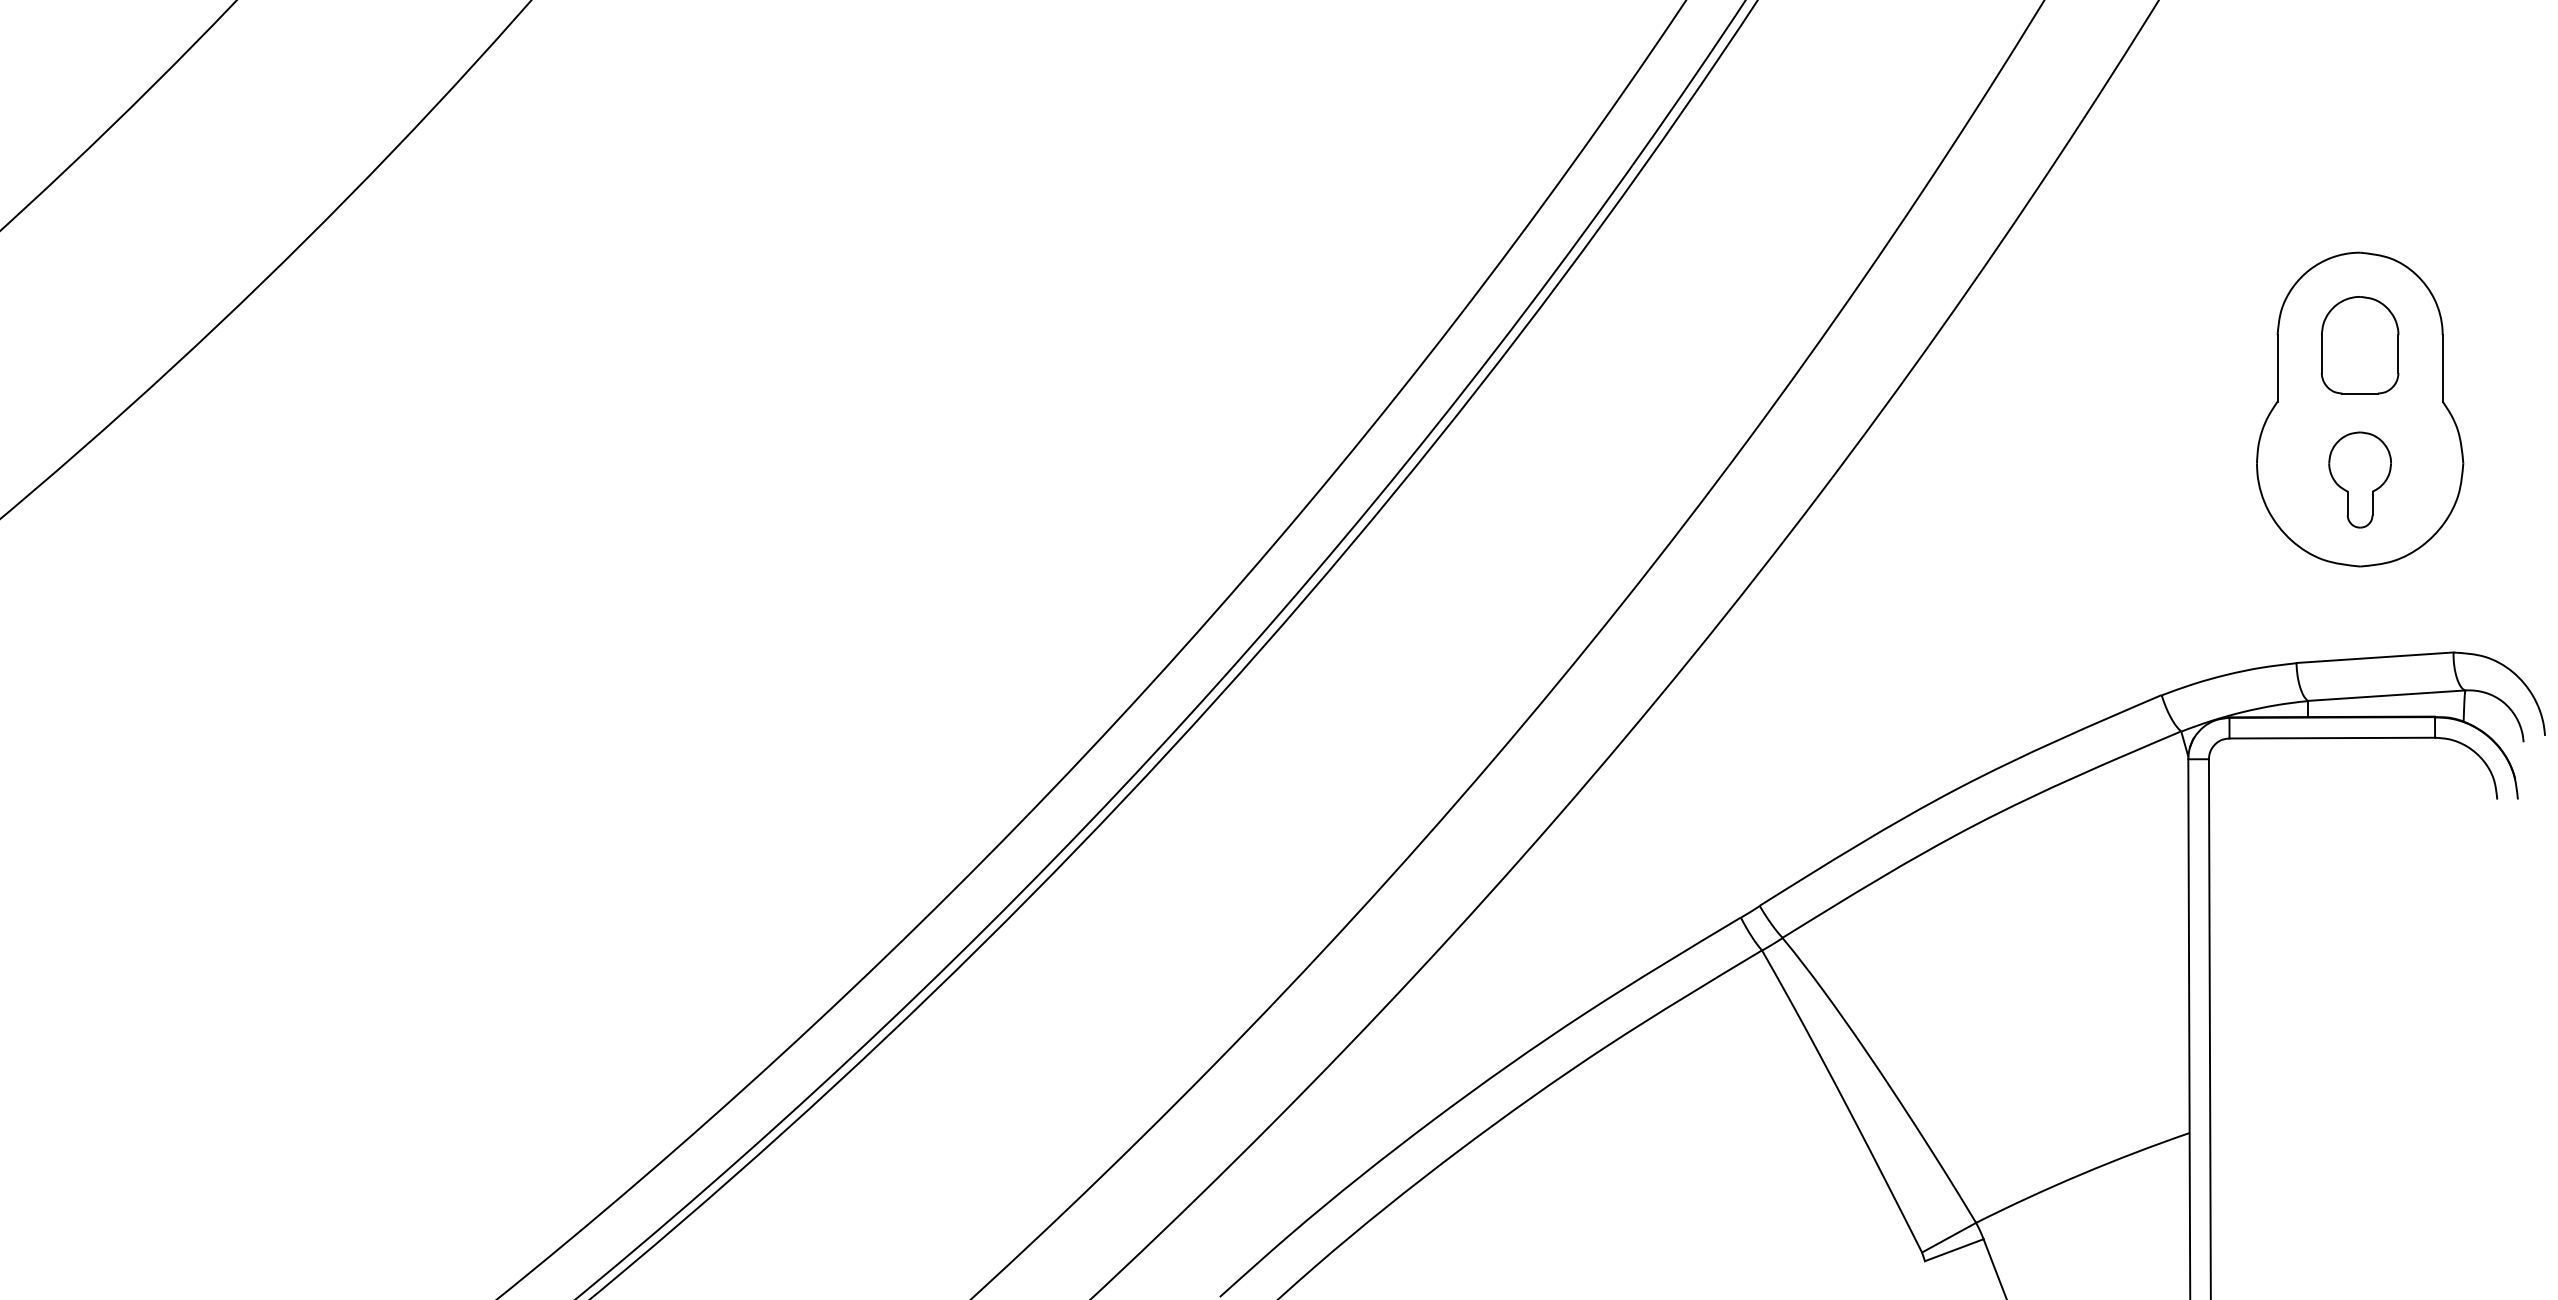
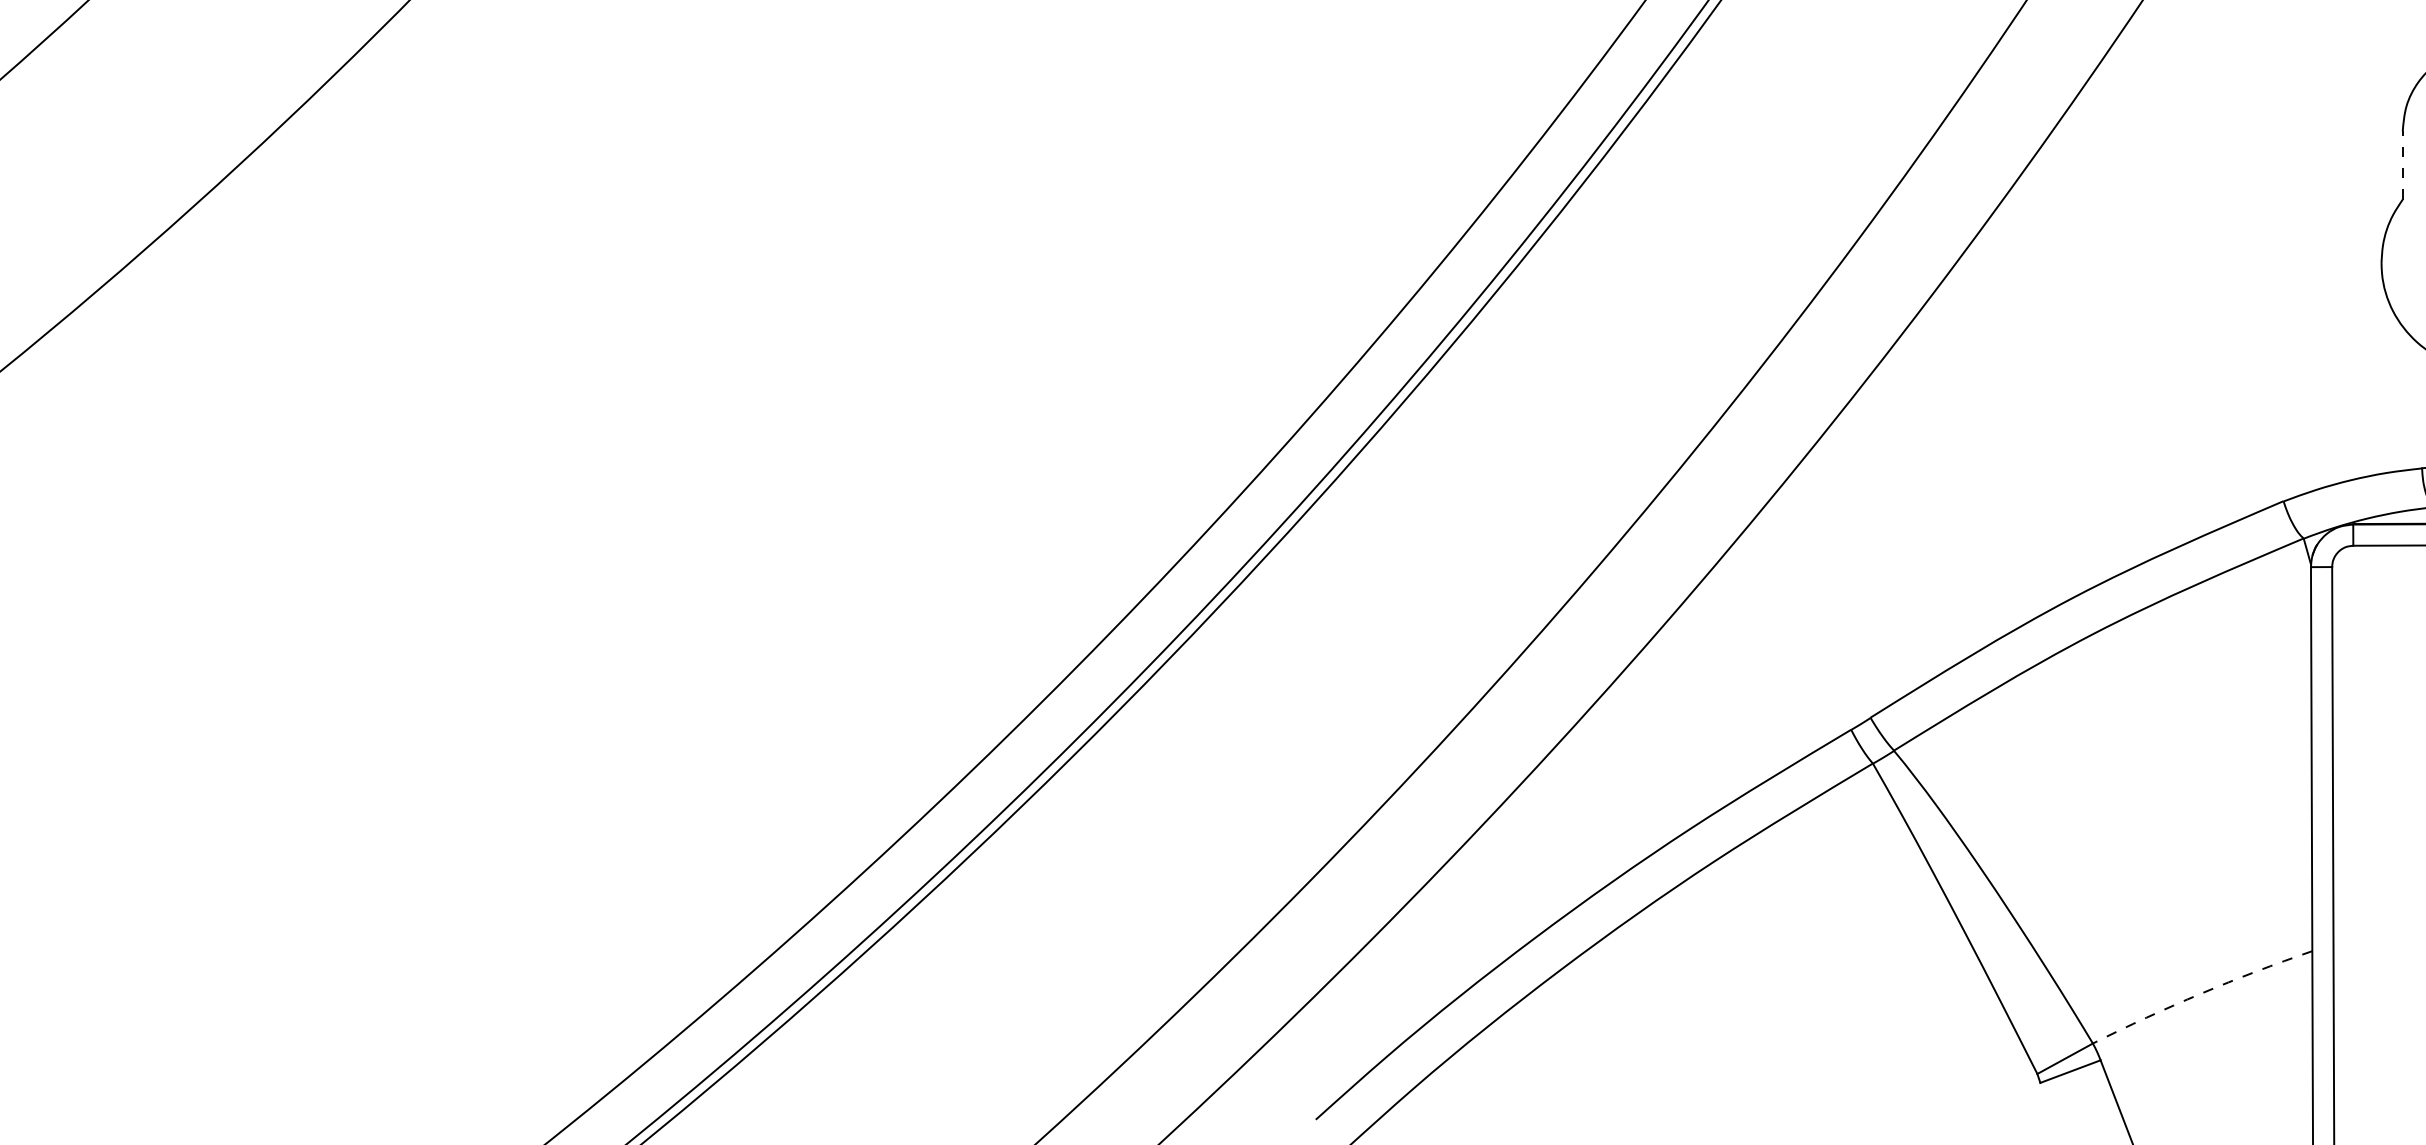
line: (2277, 367) -> (2402, 164), solid -> dashed
arc: (2081, 1174) -> (2201, 993), solid -> dashed

